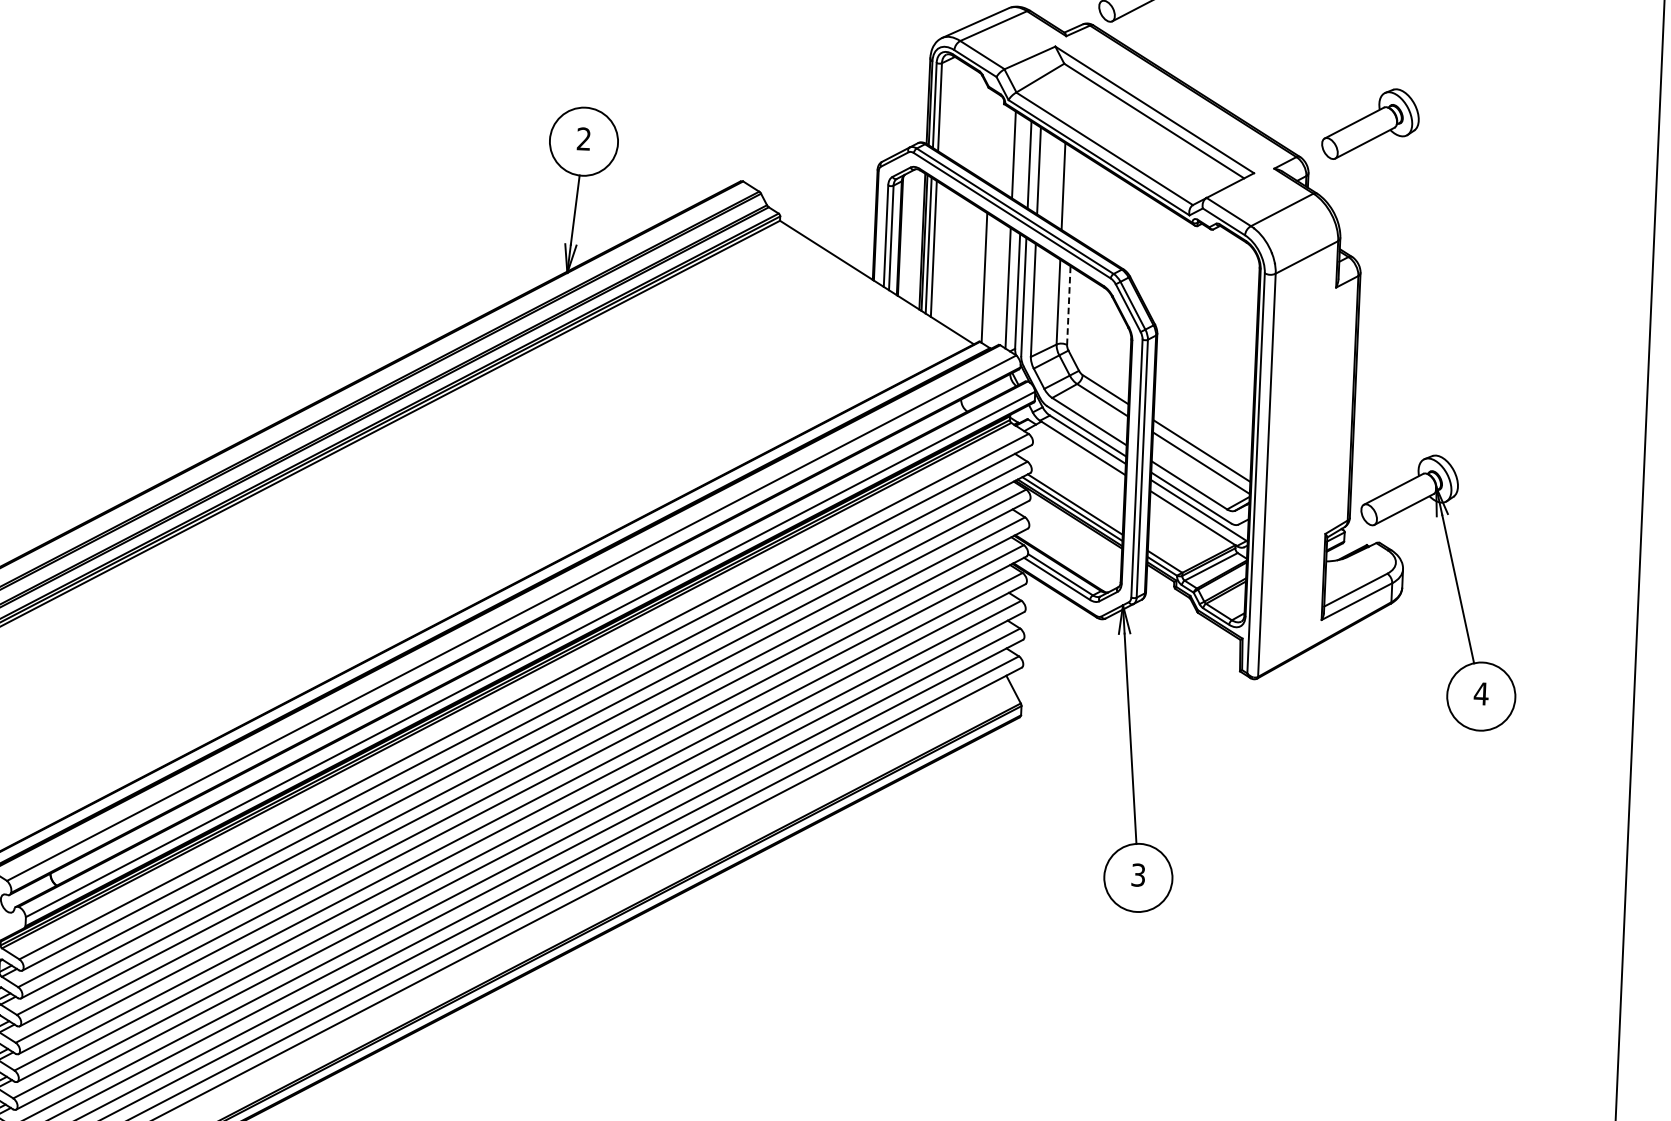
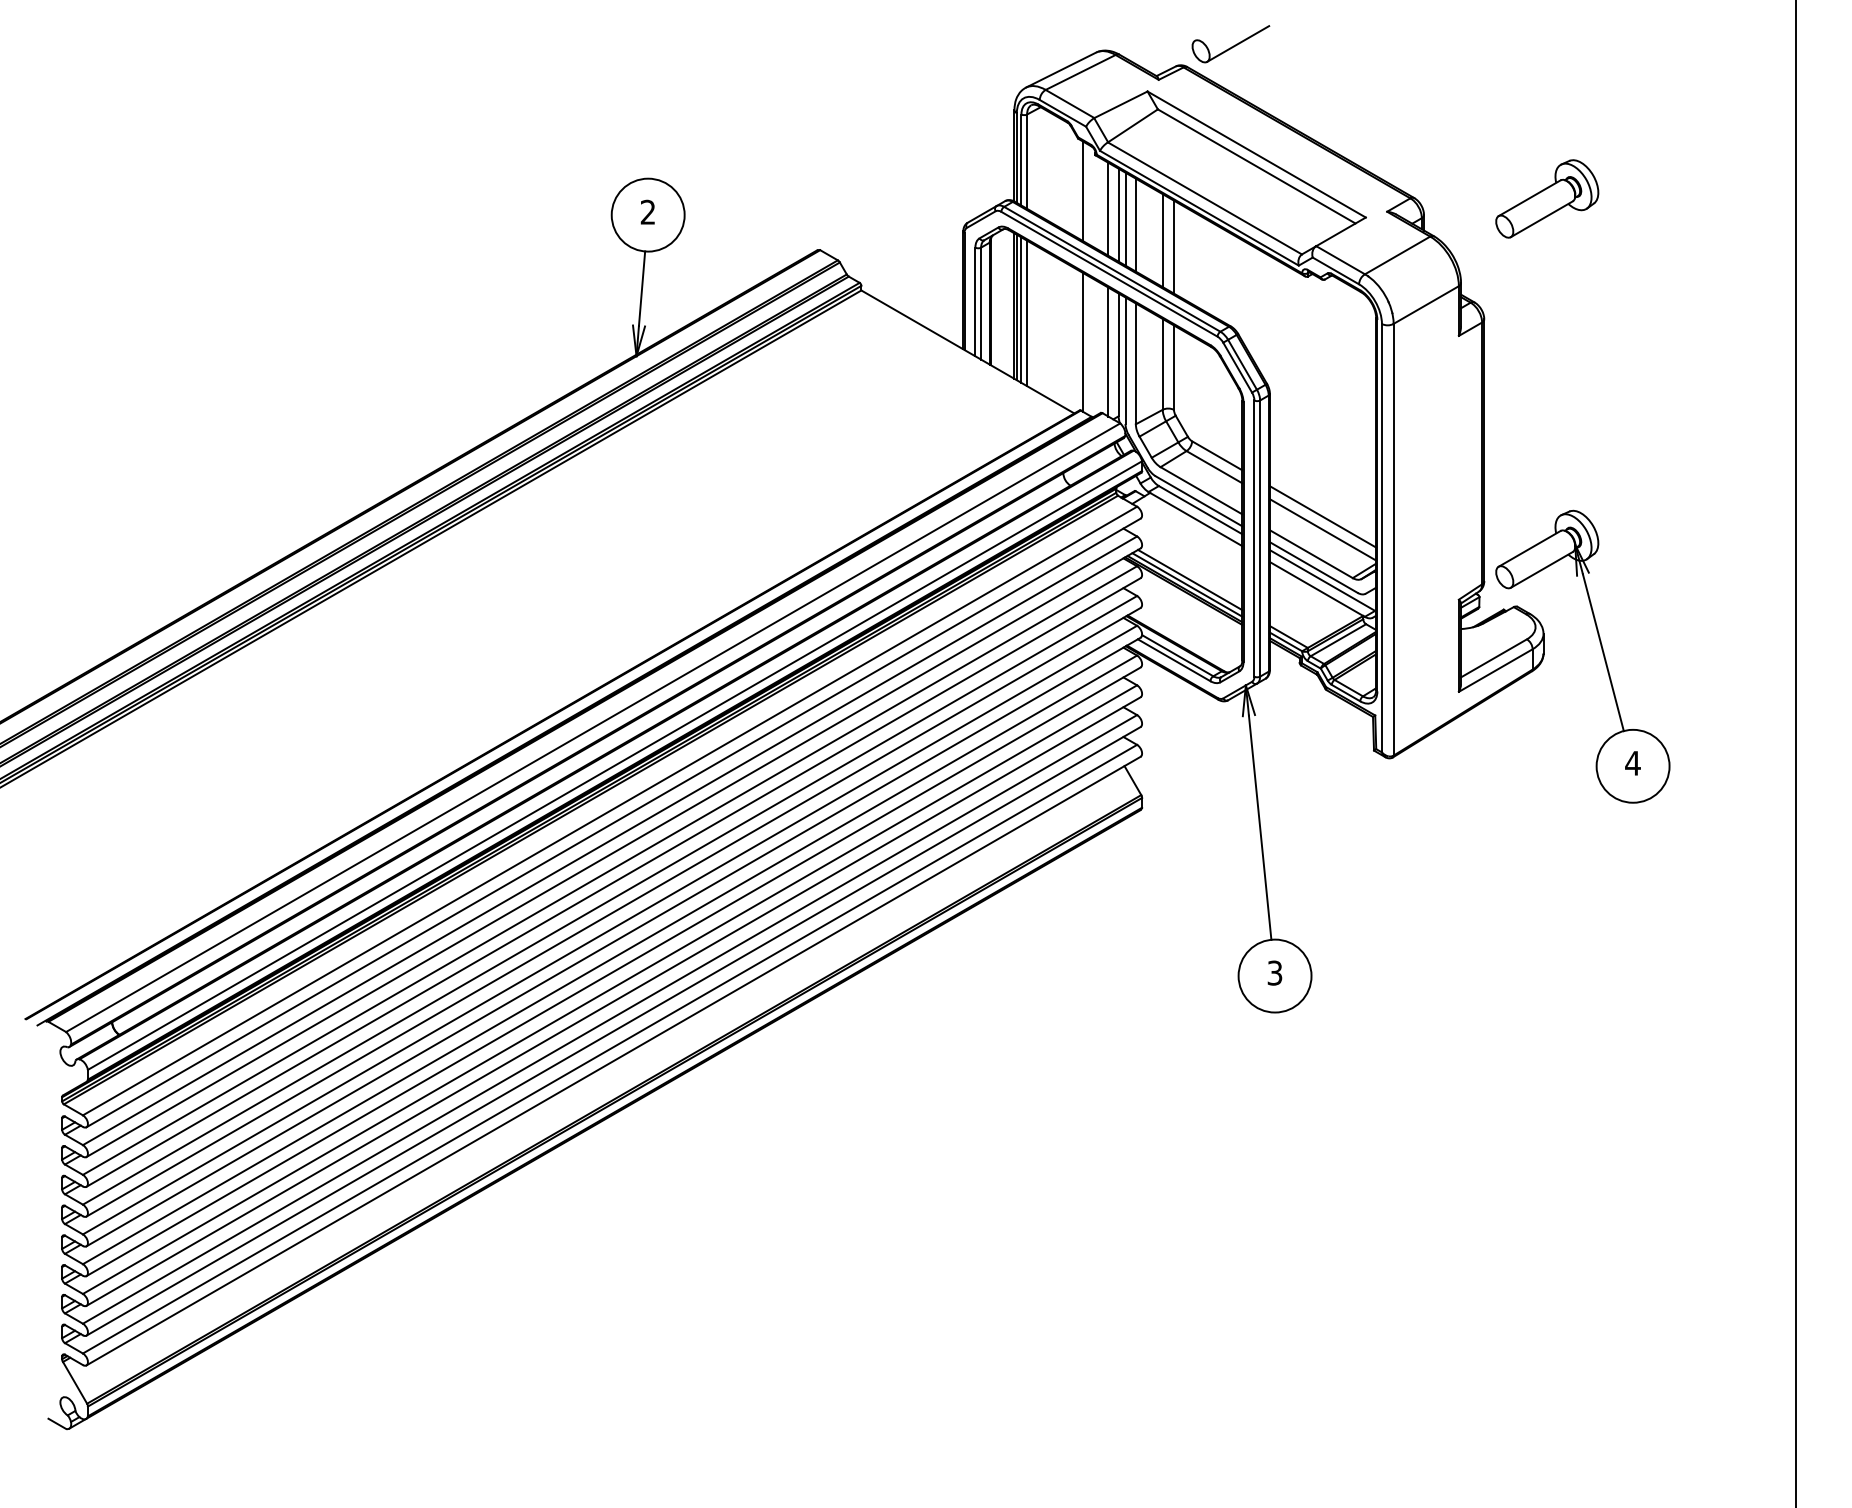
part: (1371, 124) -> (1547, 198), moved
line: (990, 136) -> (1082, 190), added
line: (1023, 160) -> (1118, 214), added
line: (1074, 192) -> (1174, 246), added
line: (1069, 305) -> (1174, 367), dashed -> solid

